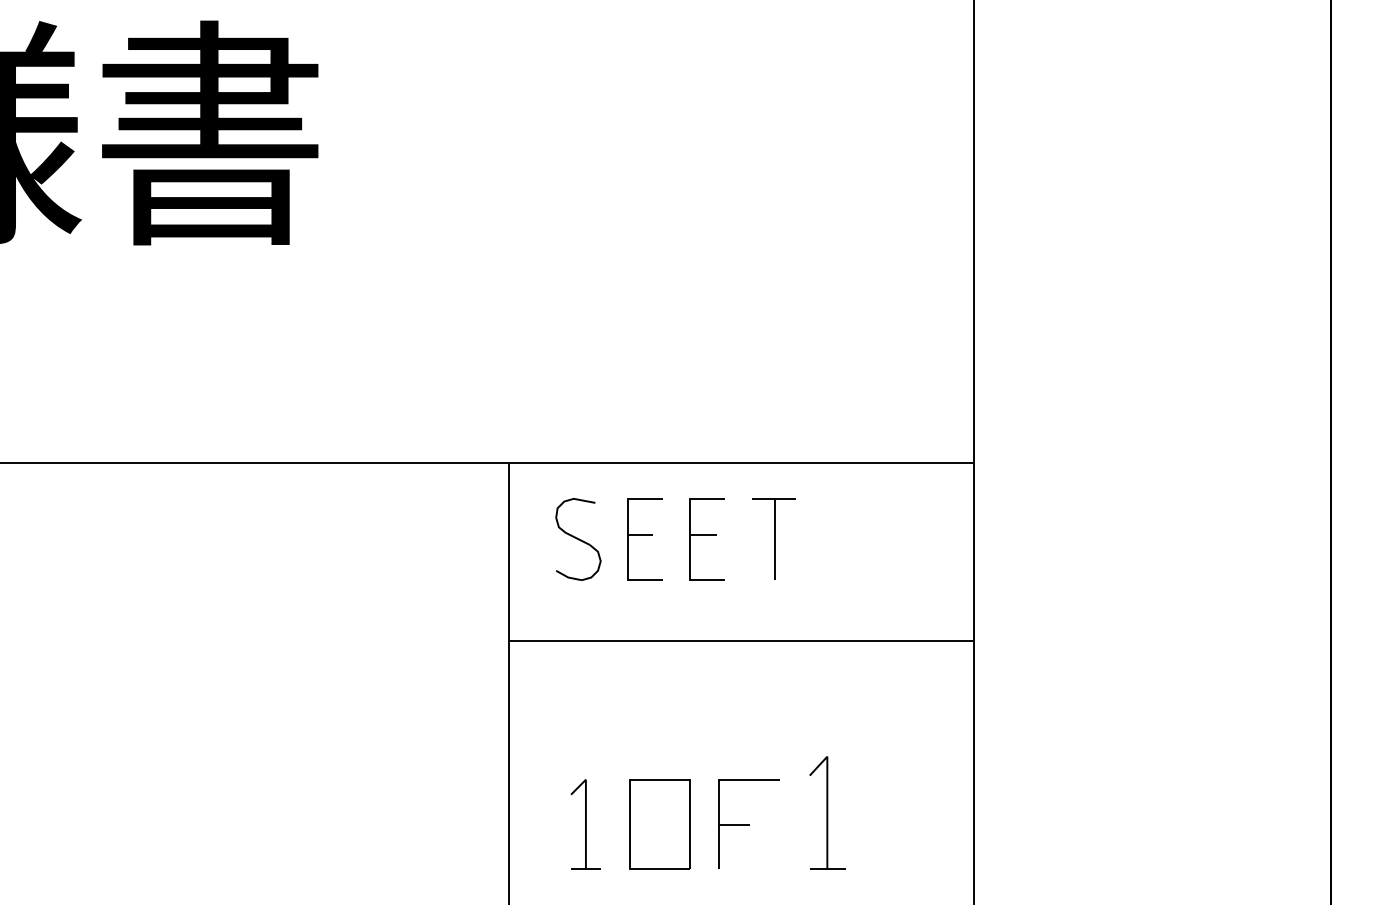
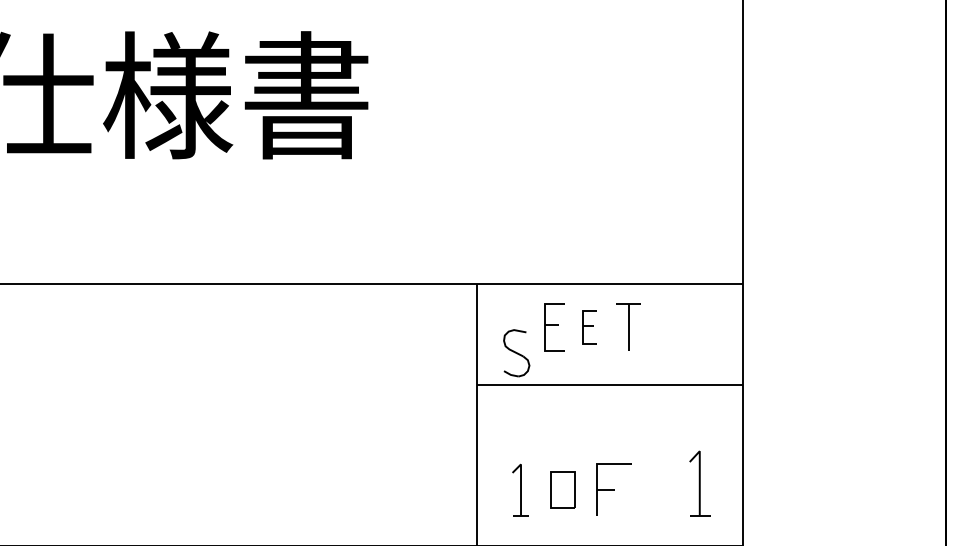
part: (578, 539) -> (516, 353), moved
part: (705, 539) -> (589, 327), size x0.7
part: (826, 813) -> (699, 483), moved
part: (658, 823) -> (562, 489), size x0.7

